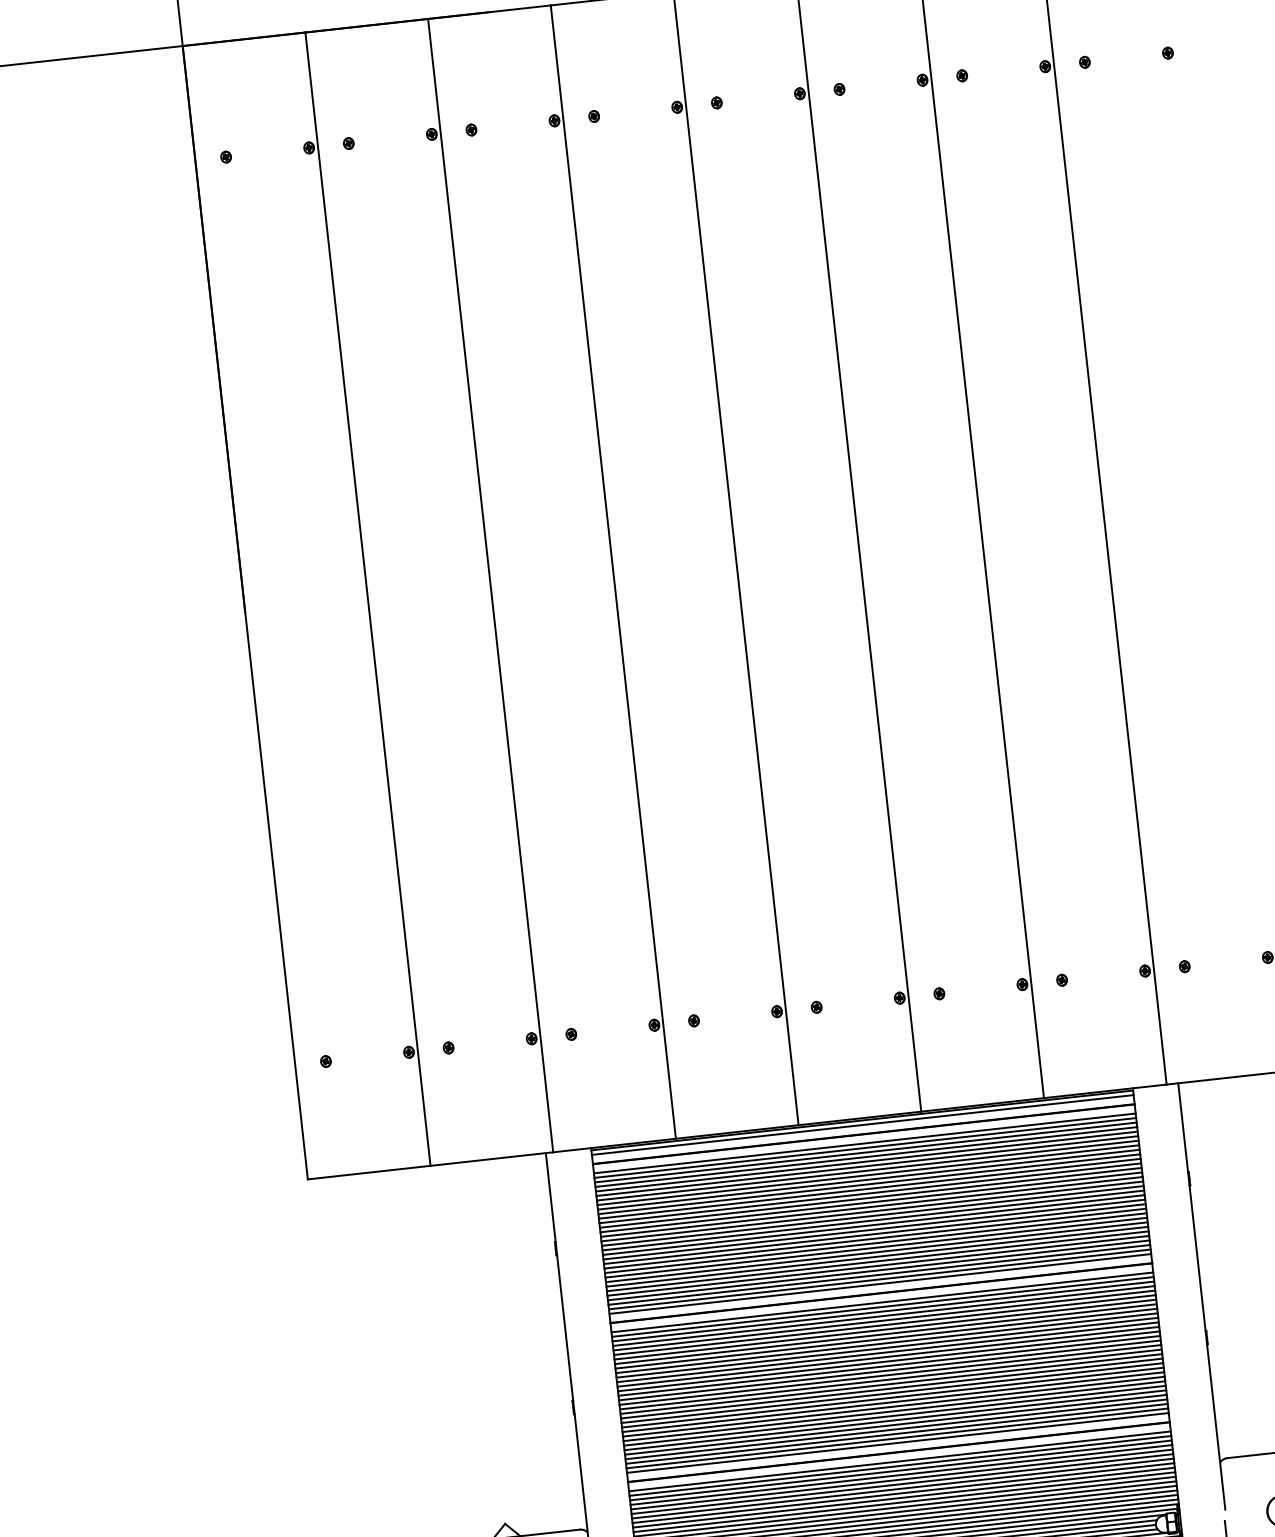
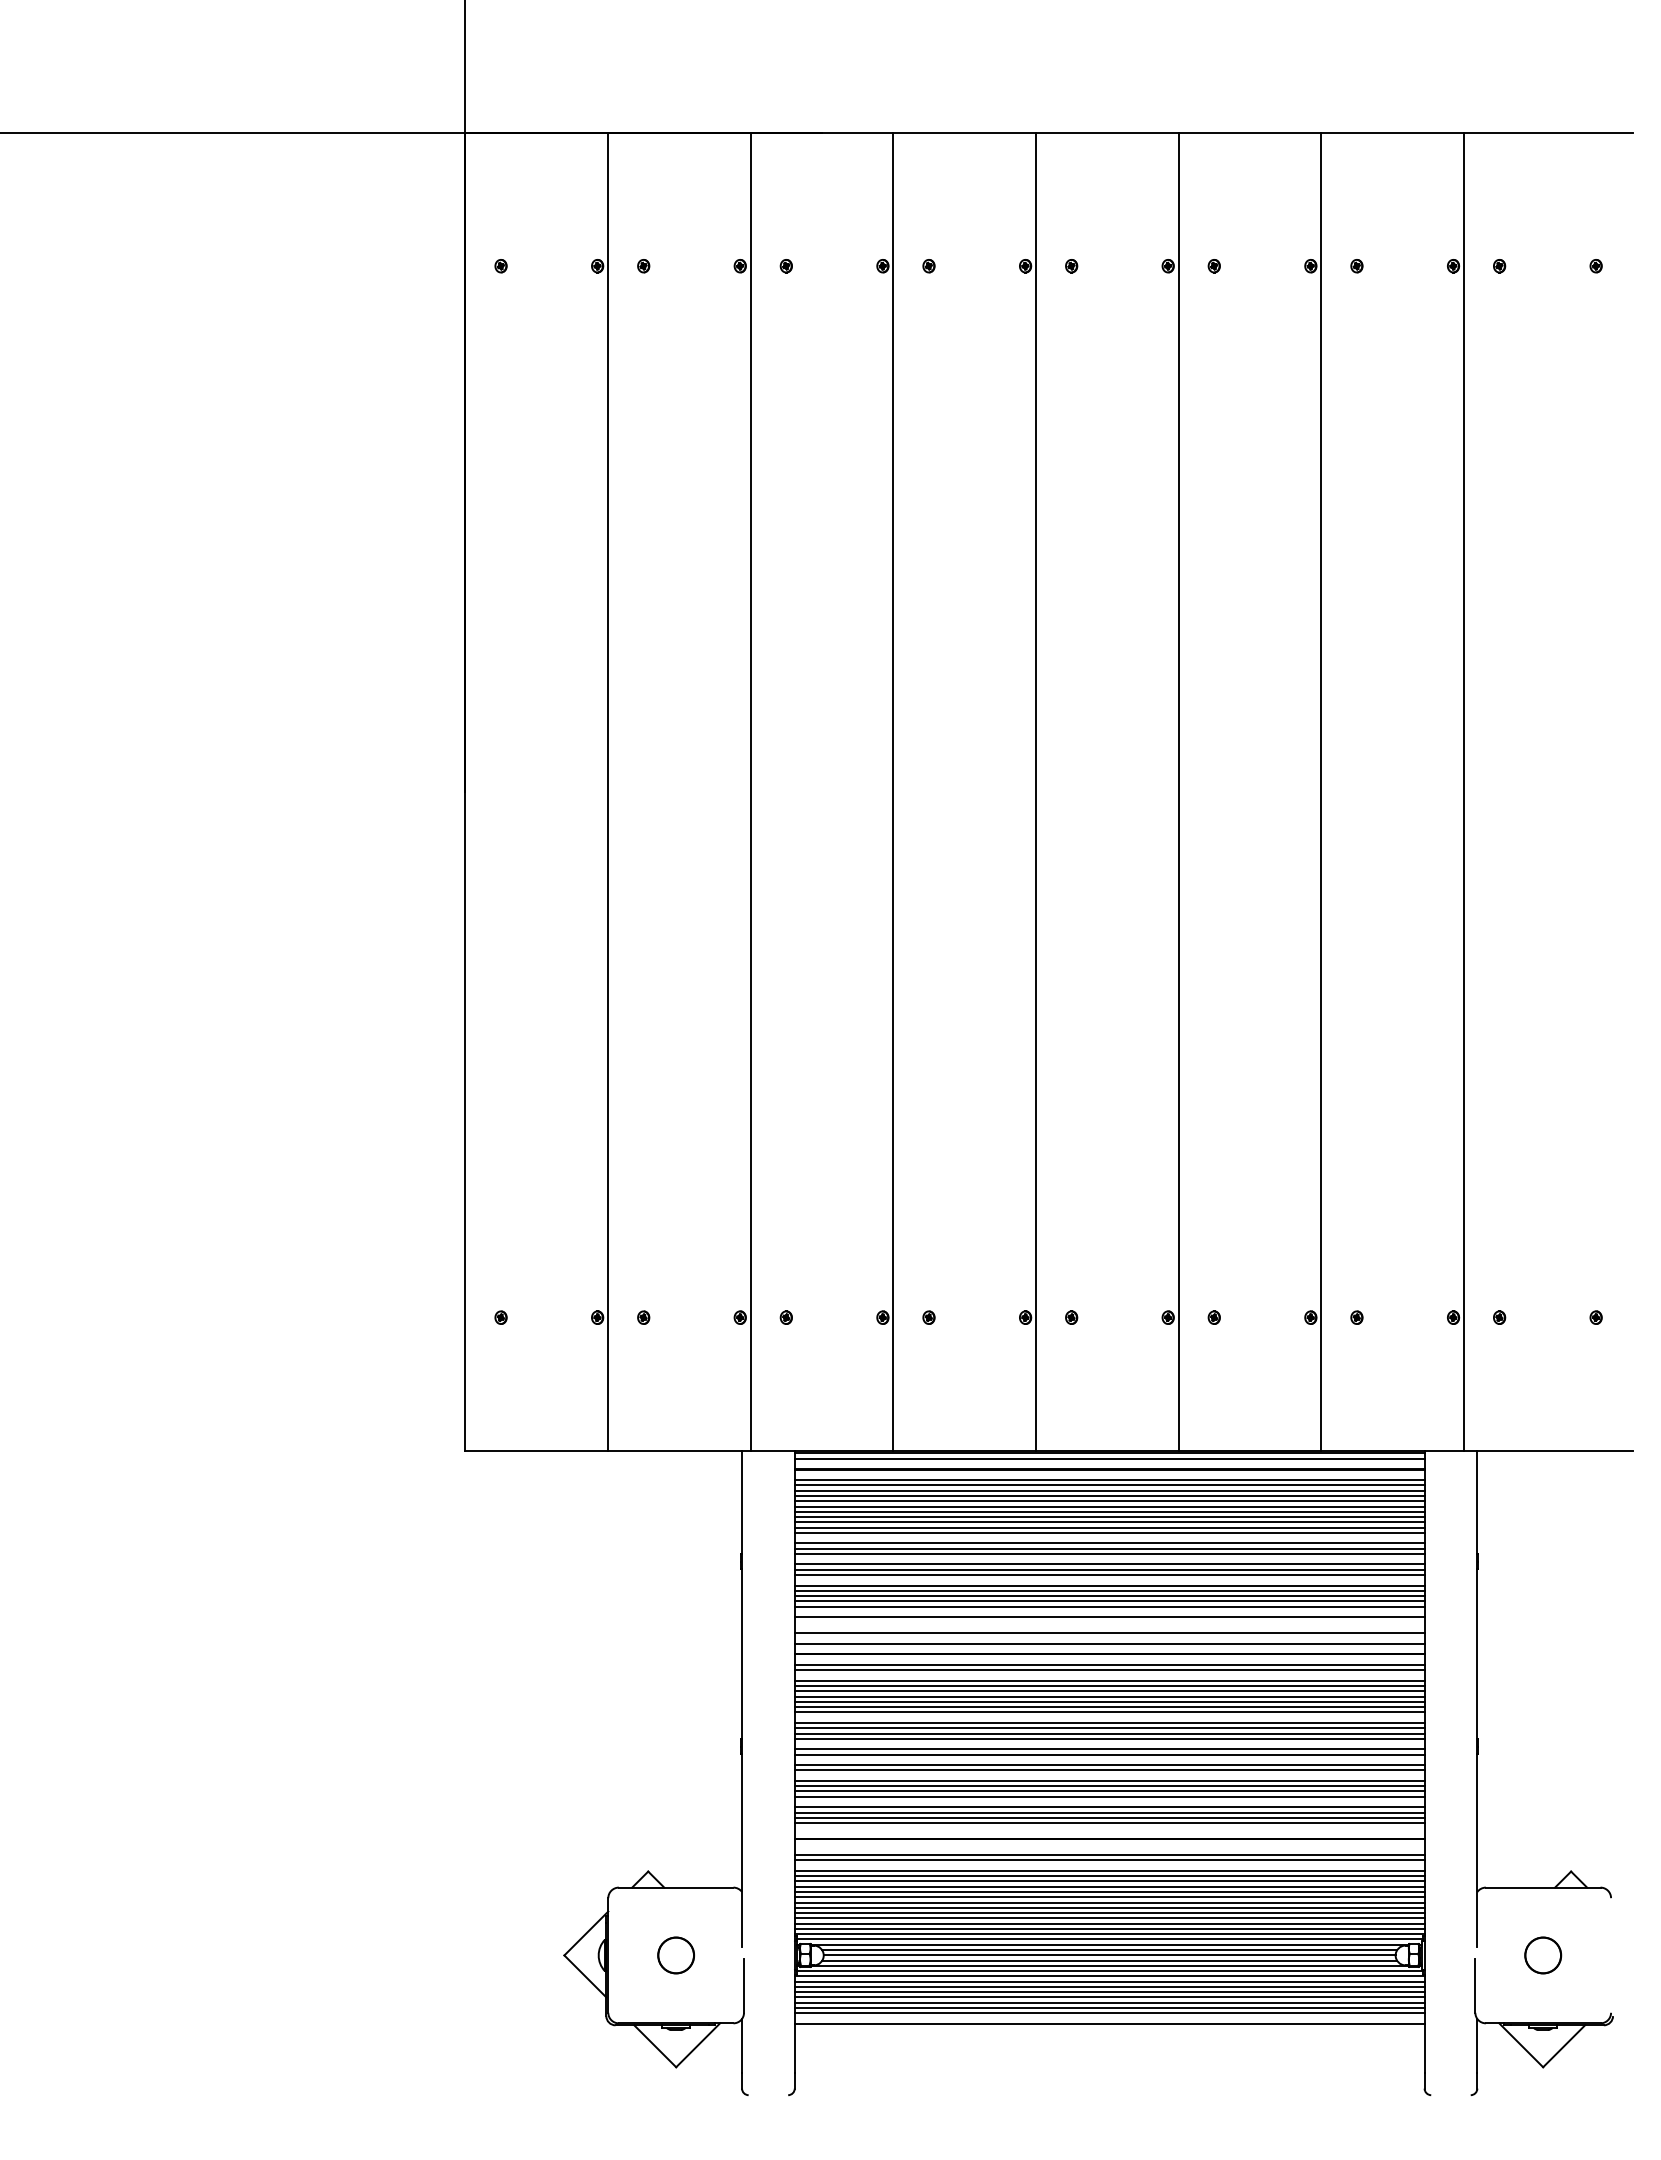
line: (870, 1193) -> (1109, 1538), removed
line: (872, 1211) -> (1109, 1559), removed
line: (874, 1229) -> (1109, 1580), removed
line: (877, 1256) -> (1109, 1611), removed
line: (878, 1265) -> (1109, 1622), removed
line: (878, 1270) -> (1109, 1627), removed
line: (879, 1279) -> (1109, 1638), removed
line: (883, 1311) -> (1109, 1675), removed
line: (887, 1347) -> (1109, 1717), removed
line: (889, 1370) -> (1109, 1744), removed
line: (891, 1383) -> (1109, 1759), removed
line: (892, 1397) -> (1109, 1775), removed
line: (895, 1420) -> (1109, 1802), removed
line: (897, 1443) -> (1109, 1828), removed
line: (899, 1461) -> (1109, 1849), removed
line: (901, 1474) -> (1109, 1865), removed

